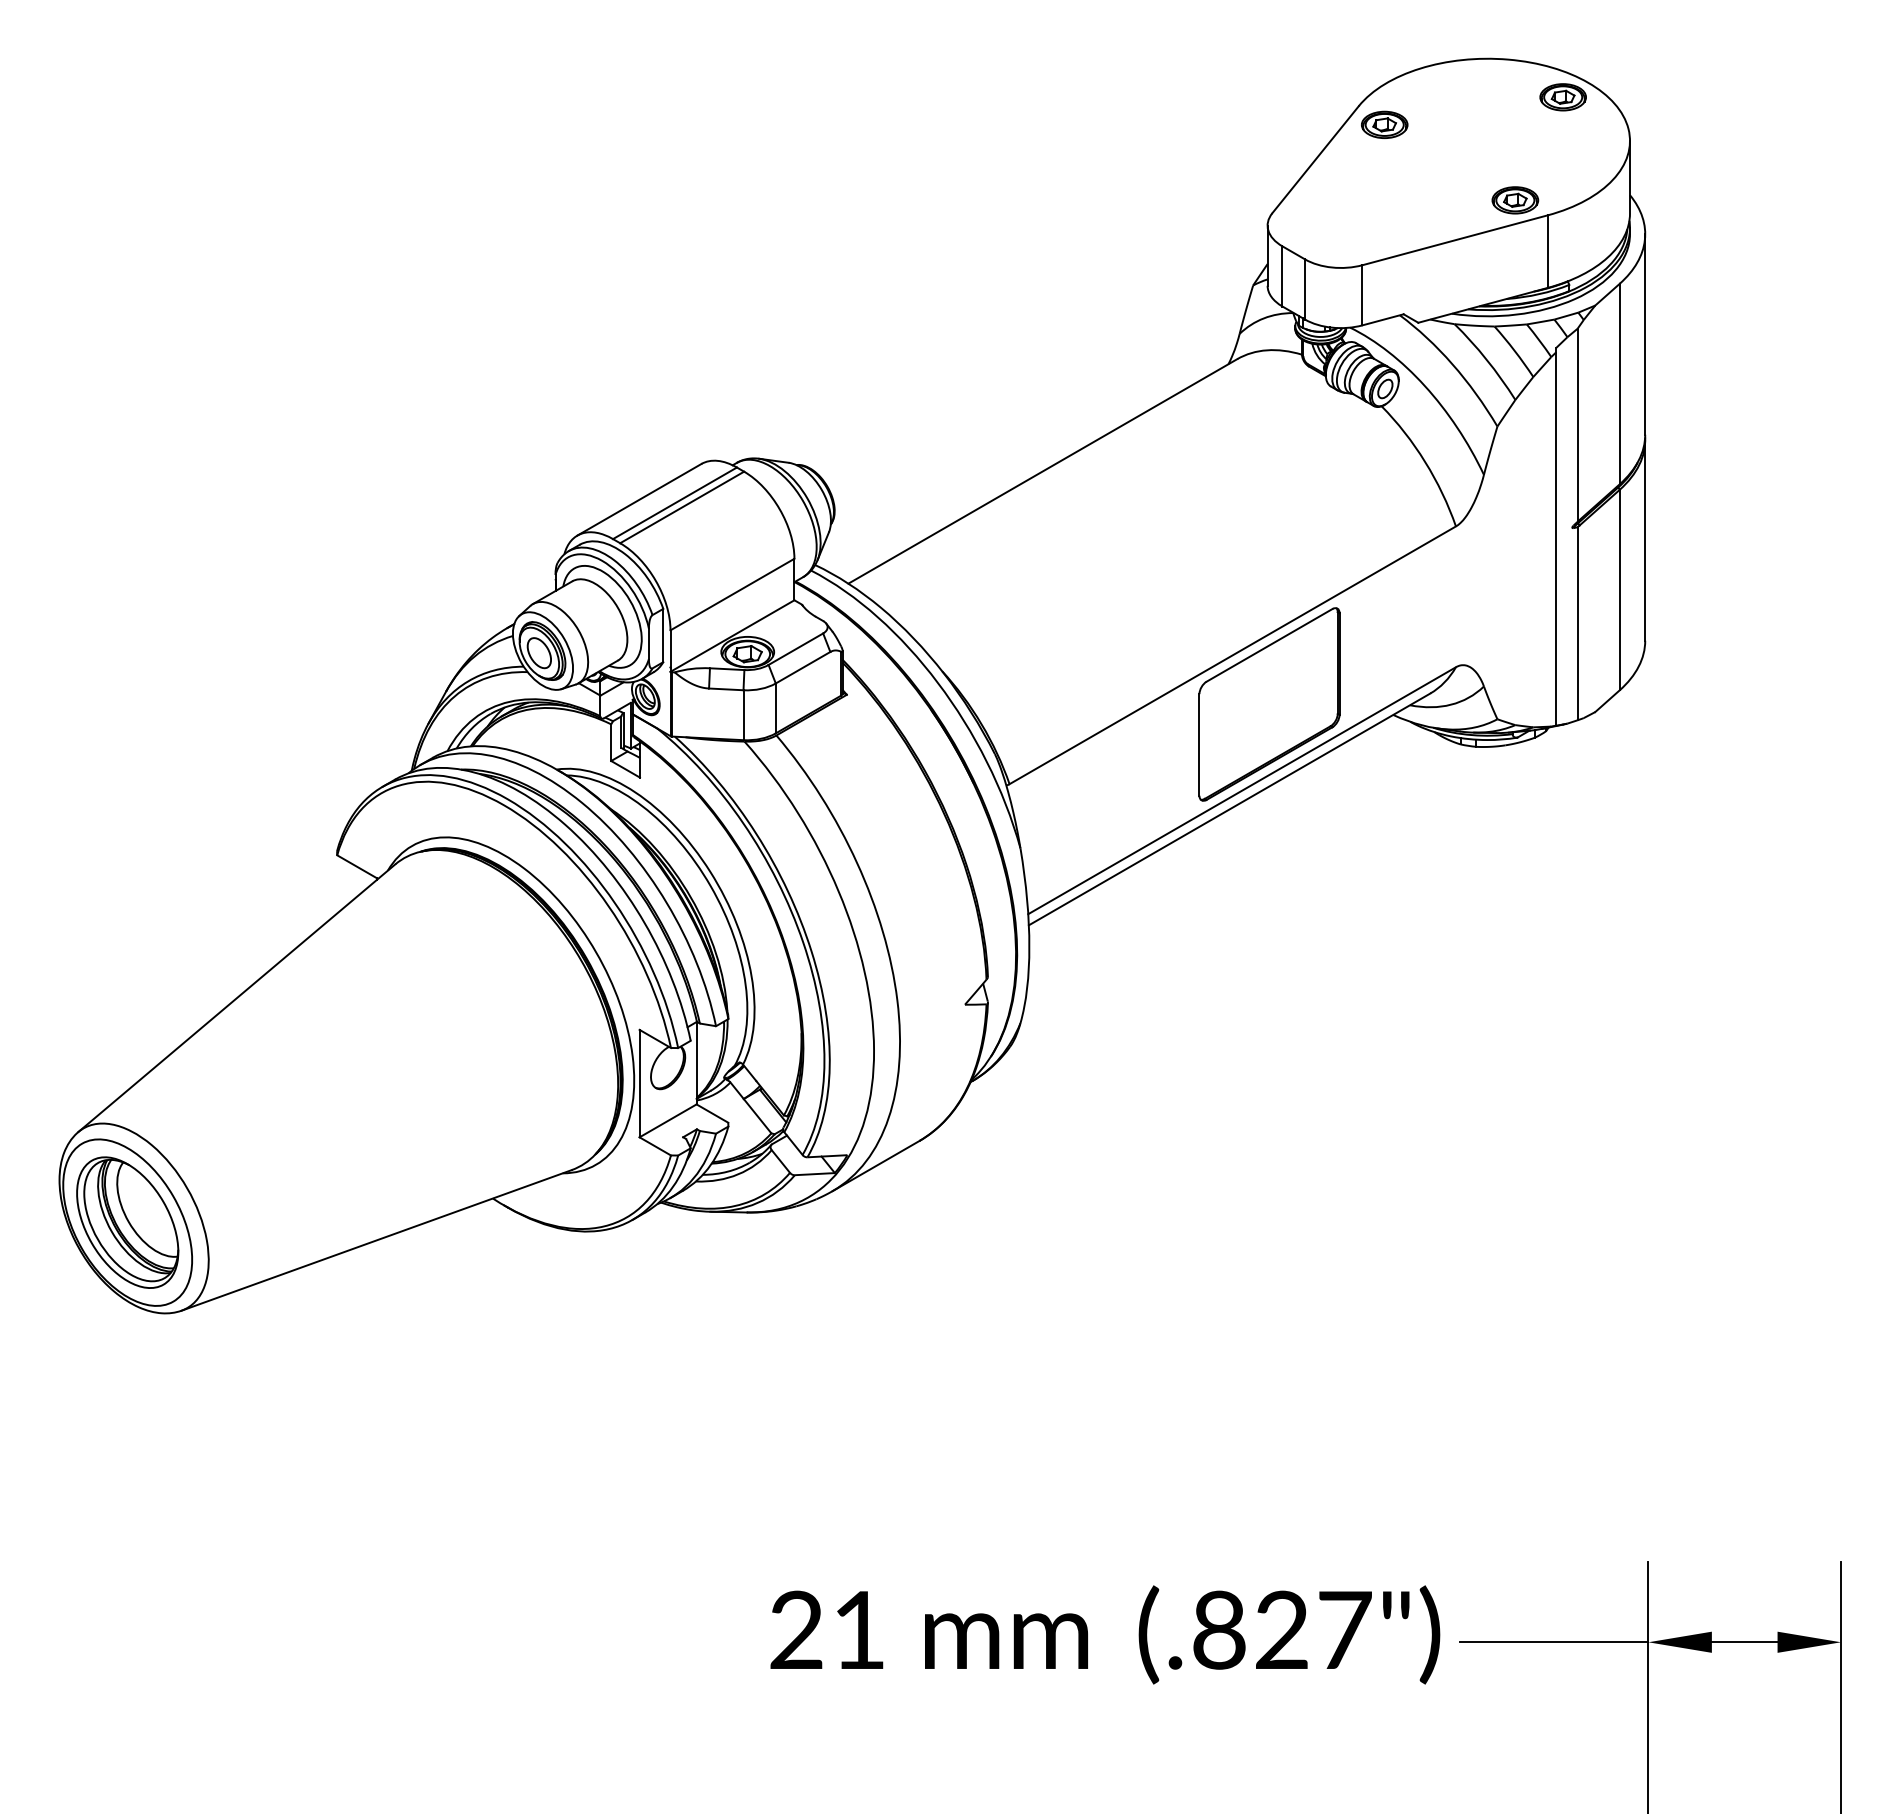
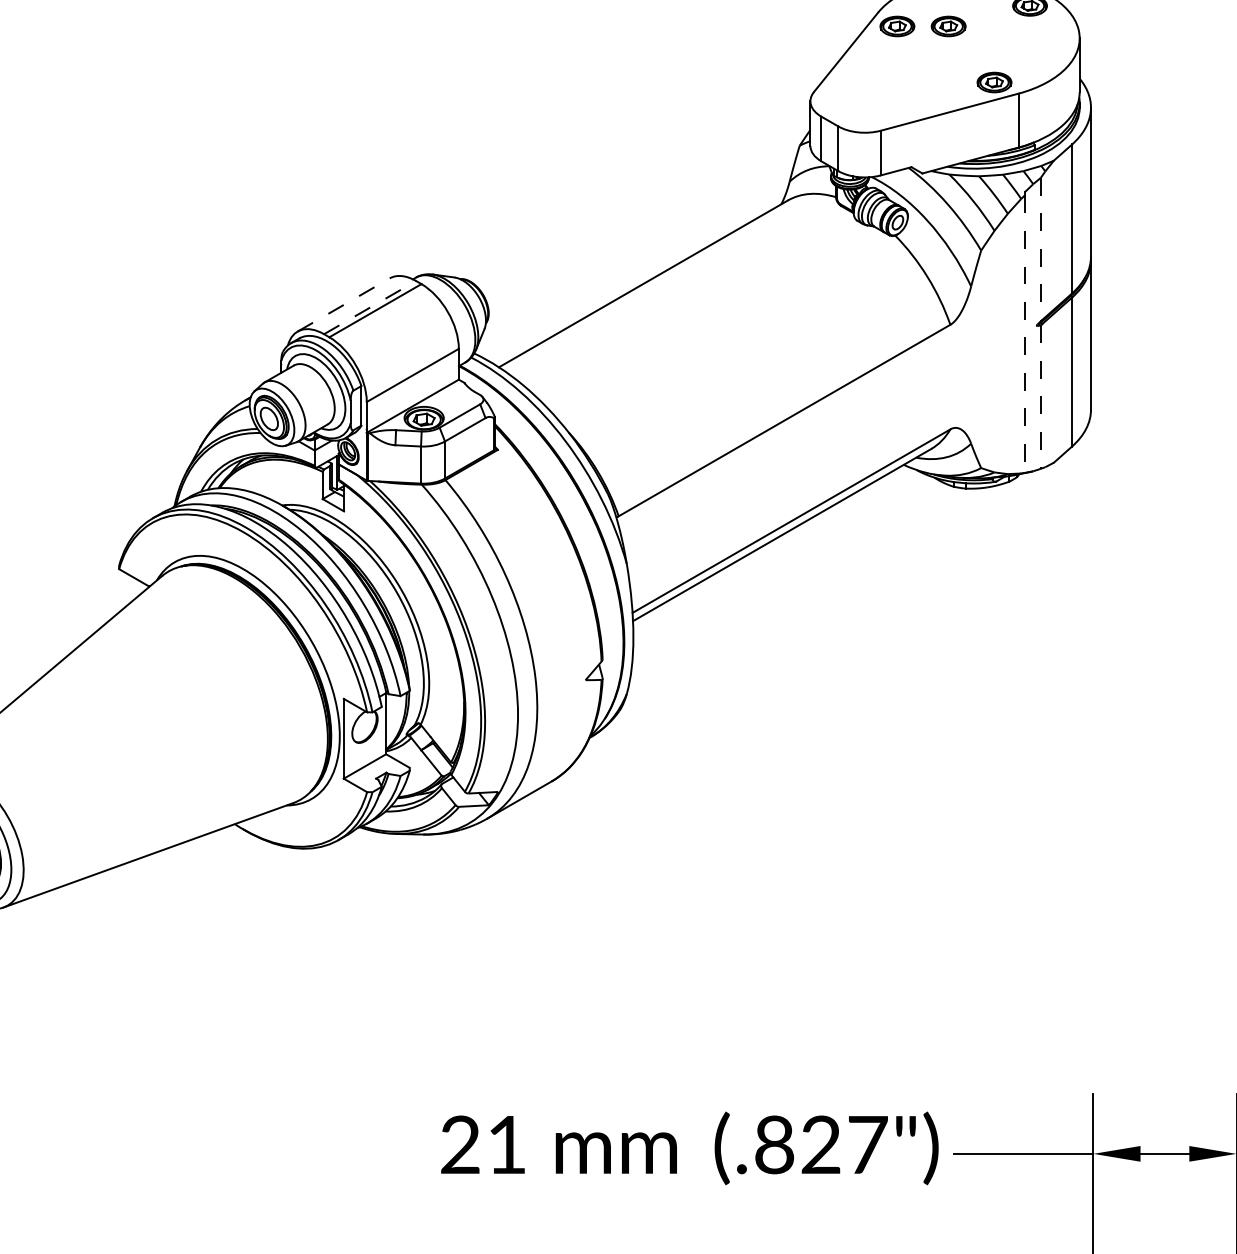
part: (1453, 124) -> (948, 26), added
line: (1577, 425) -> (1040, 249), solid -> dashed
line: (639, 499) -> (343, 304), solid -> dashed
line: (674, 503) -> (369, 307), solid -> dashed
line: (1555, 539) -> (1024, 334), solid -> dashed
line: (1577, 623) -> (1040, 396), solid -> dashed
part: (1269, 704) -> (811, 457), removed

